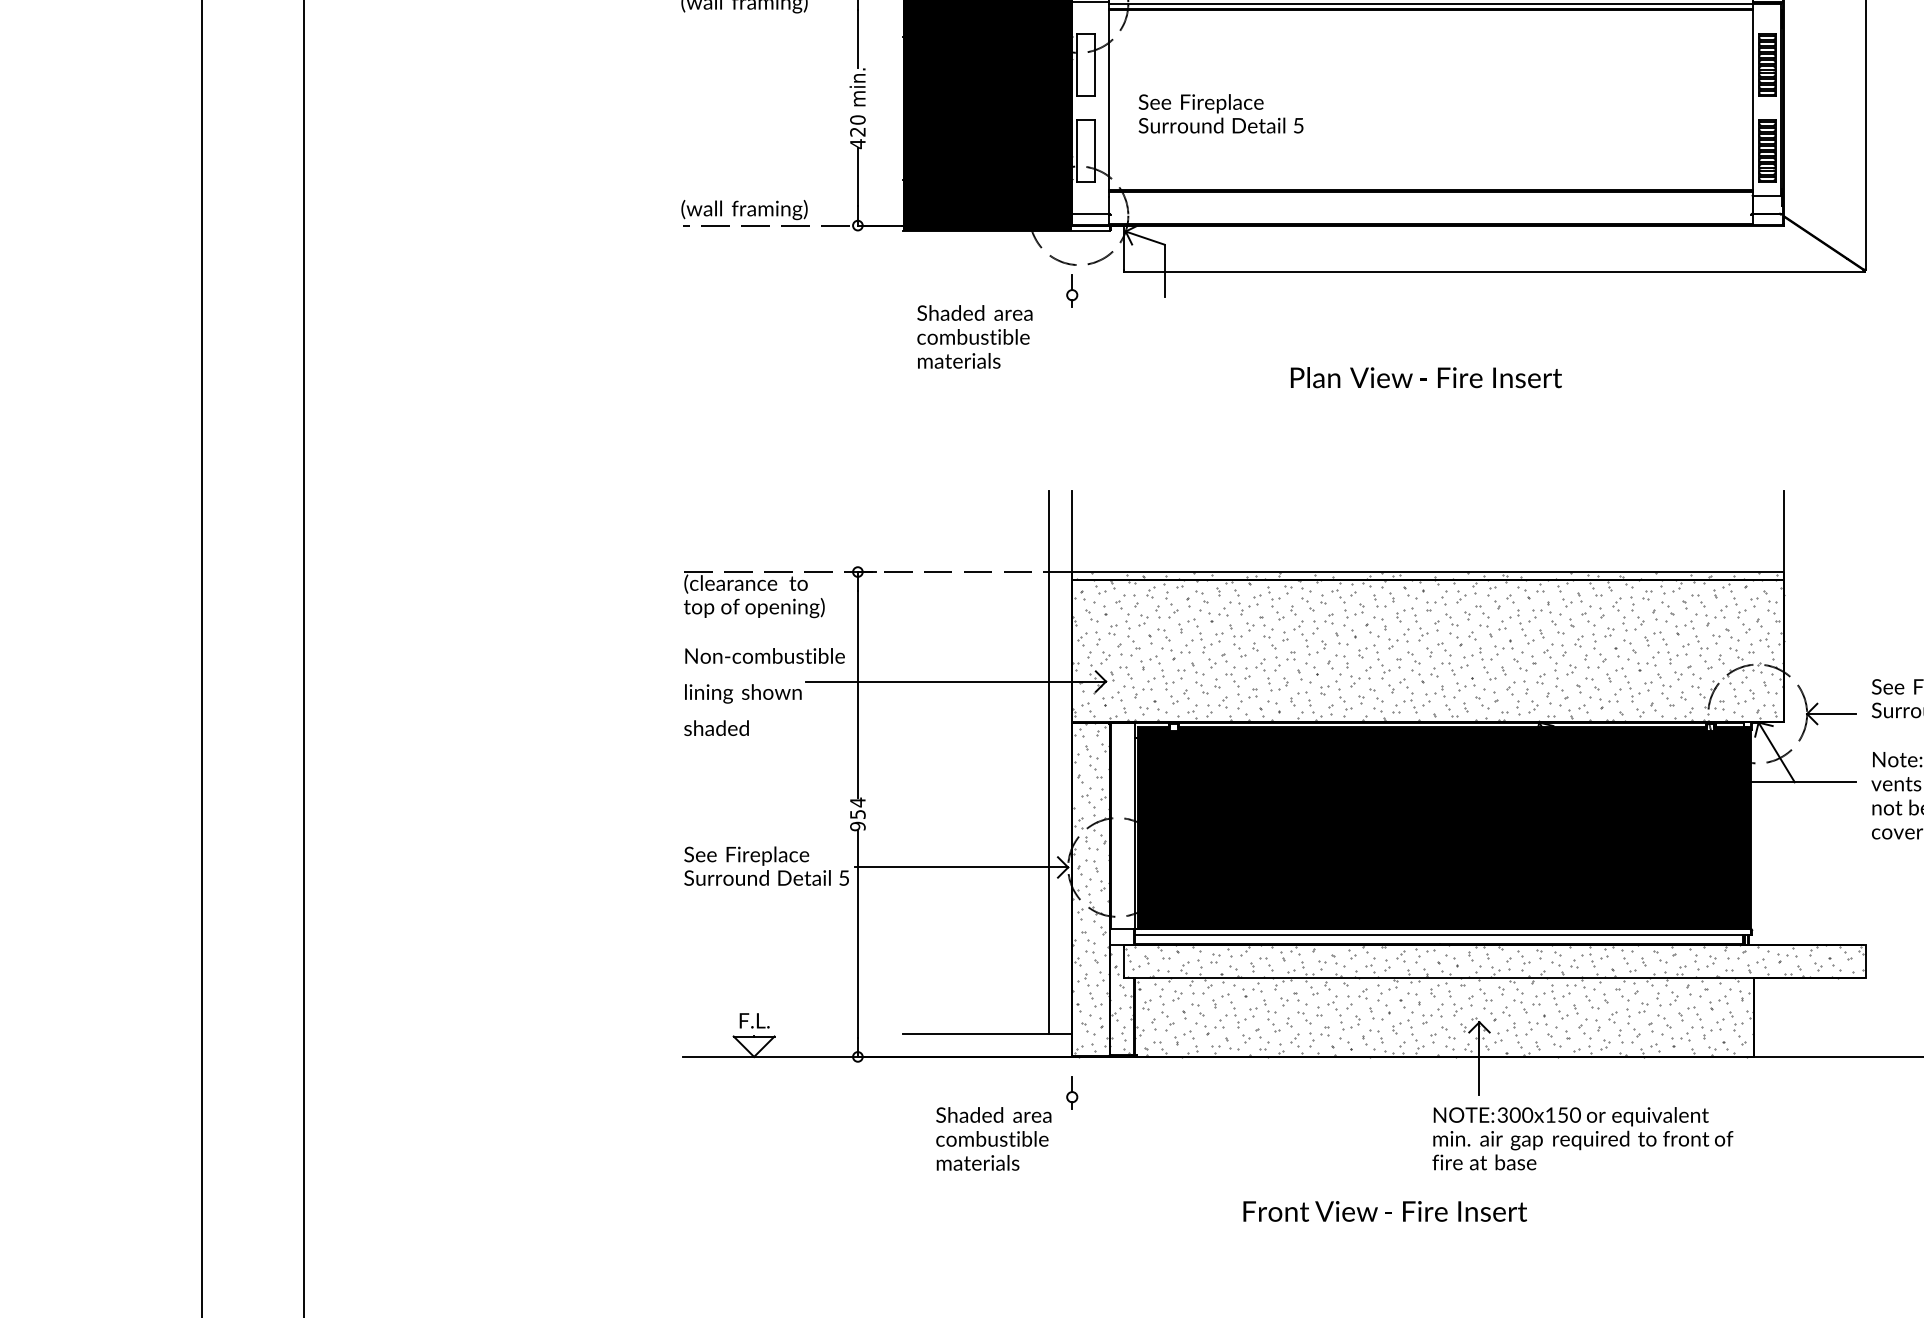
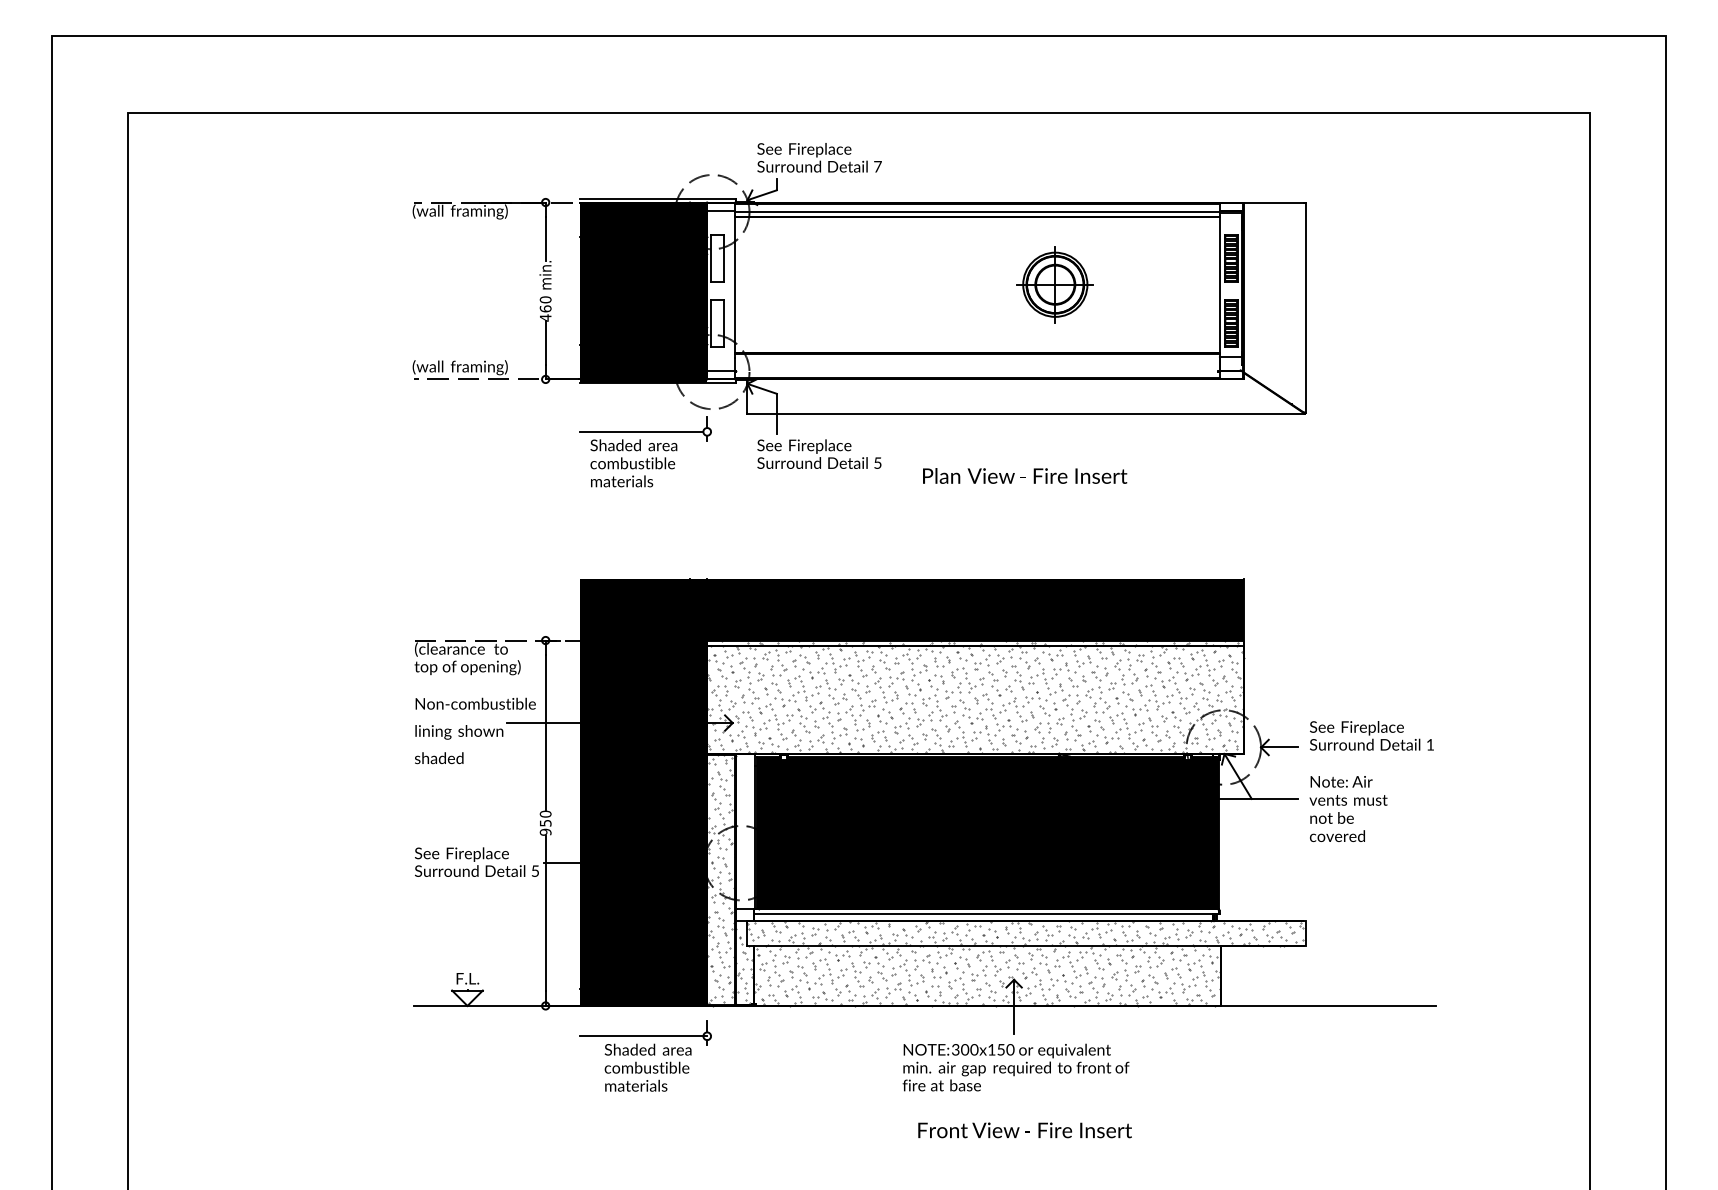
part: (1533, 99) -> (1054, 284), added
text: (1221, 112) -> (819, 453), moved
text: (857, 131) -> (545, 308), 420 -> 460
line: (985, 294) -> (641, 431), added
text: (1426, 376) -> (1025, 475), moved
fill: (1343, 773) -> (911, 792), added
text: (857, 801) -> (545, 813), 954 -> 950
line: (987, 1097) -> (643, 1036), added
text: (1582, 1138) -> (1015, 1067), moved
text: (1384, 1211) -> (1024, 1130), moved

